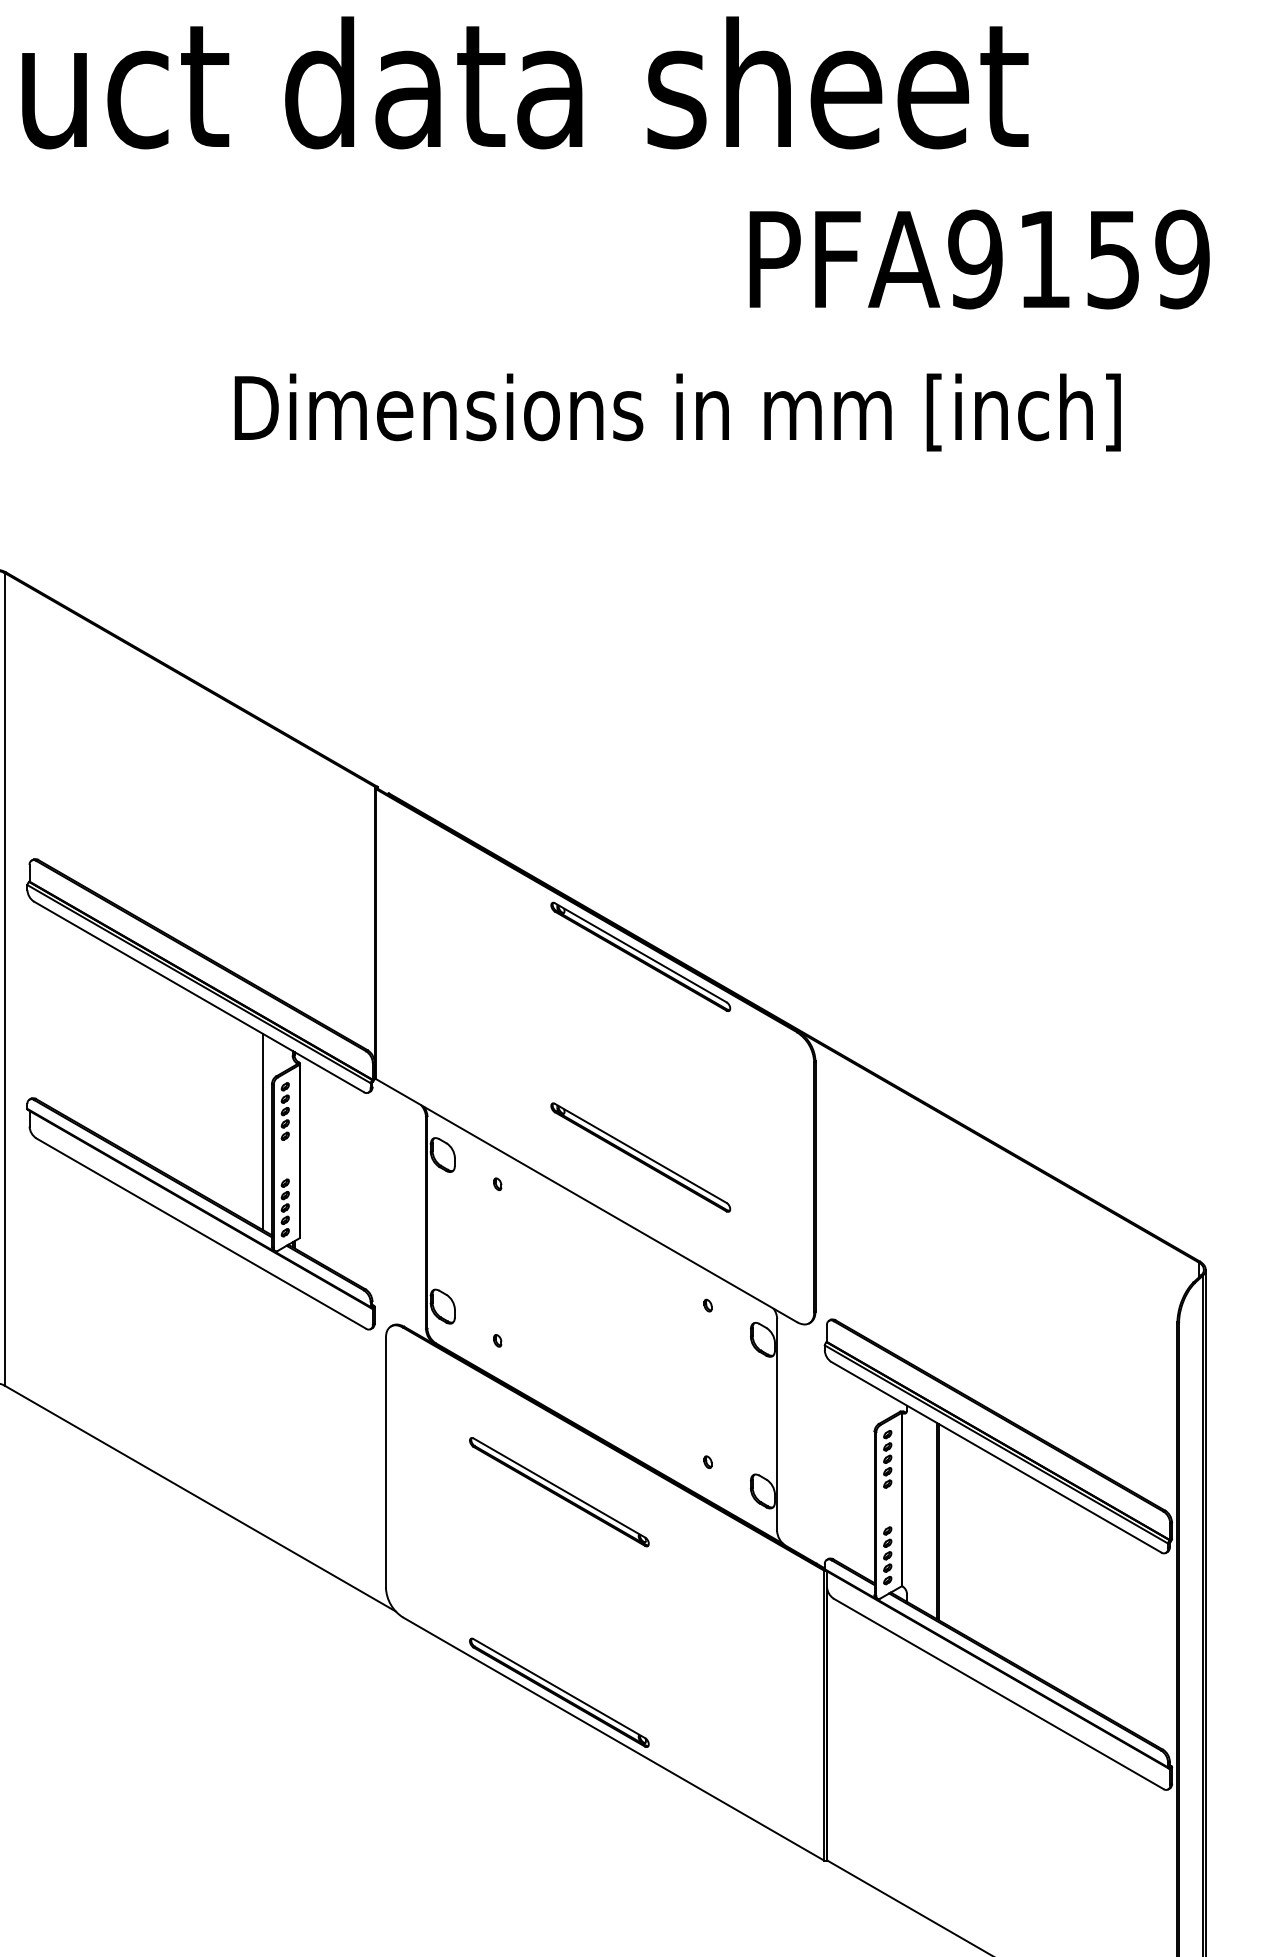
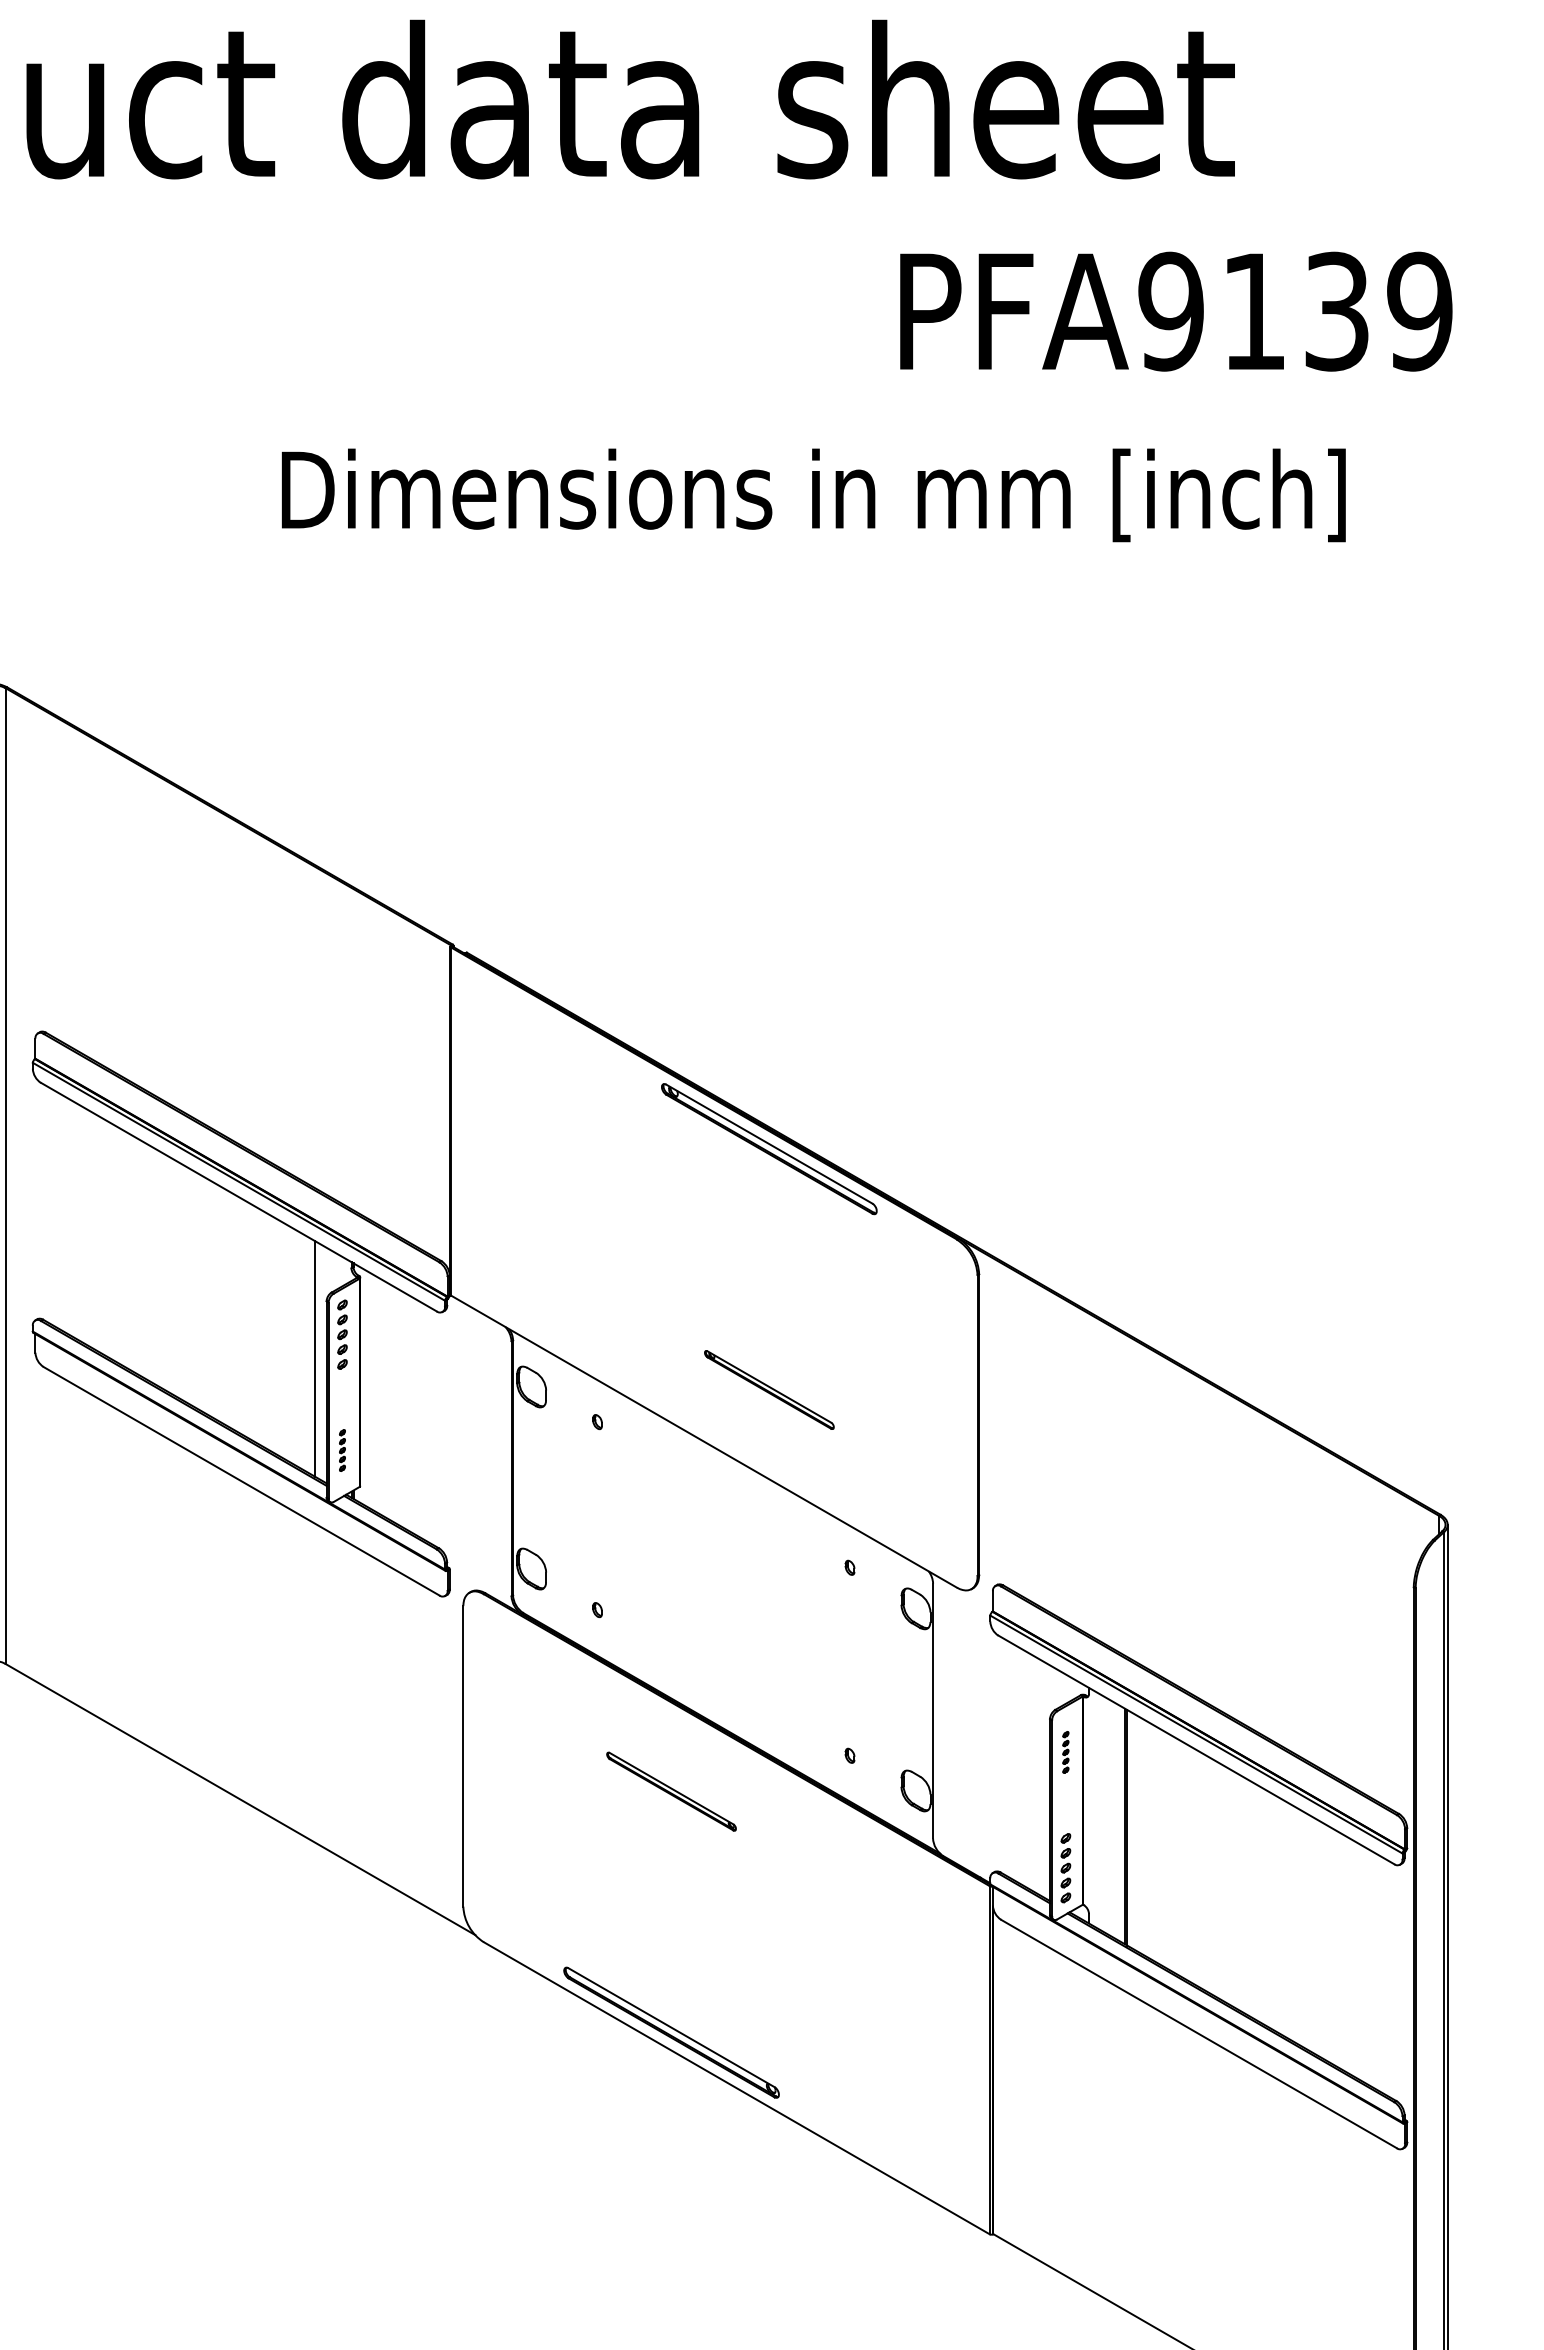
text: (1113, 259) -> (1336, 311), PFA9159 -> PFA9139
part: (640, 1157) -> (769, 1389), size x0.6
part: (285, 1207) -> (342, 1450), size x0.6
part: (887, 1459) -> (1065, 1752), size x0.6
part: (559, 1491) -> (671, 1791), size x0.6

